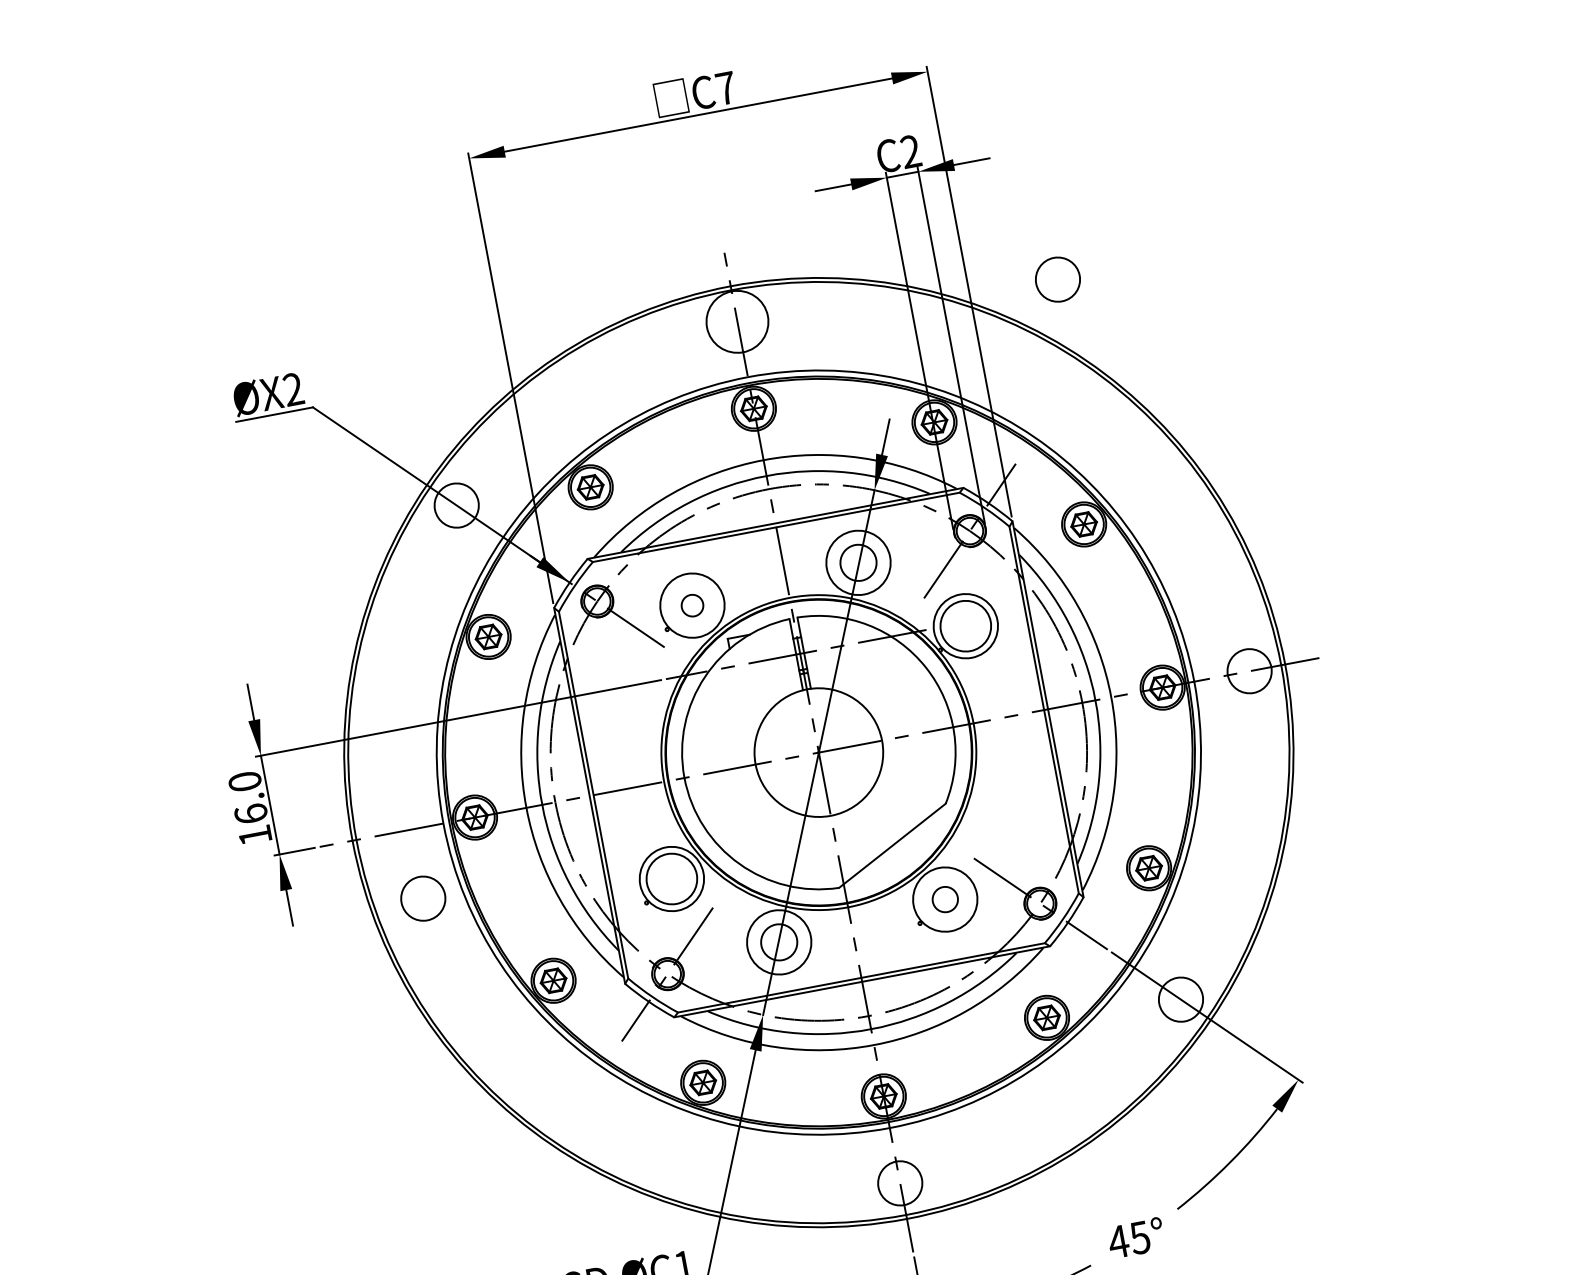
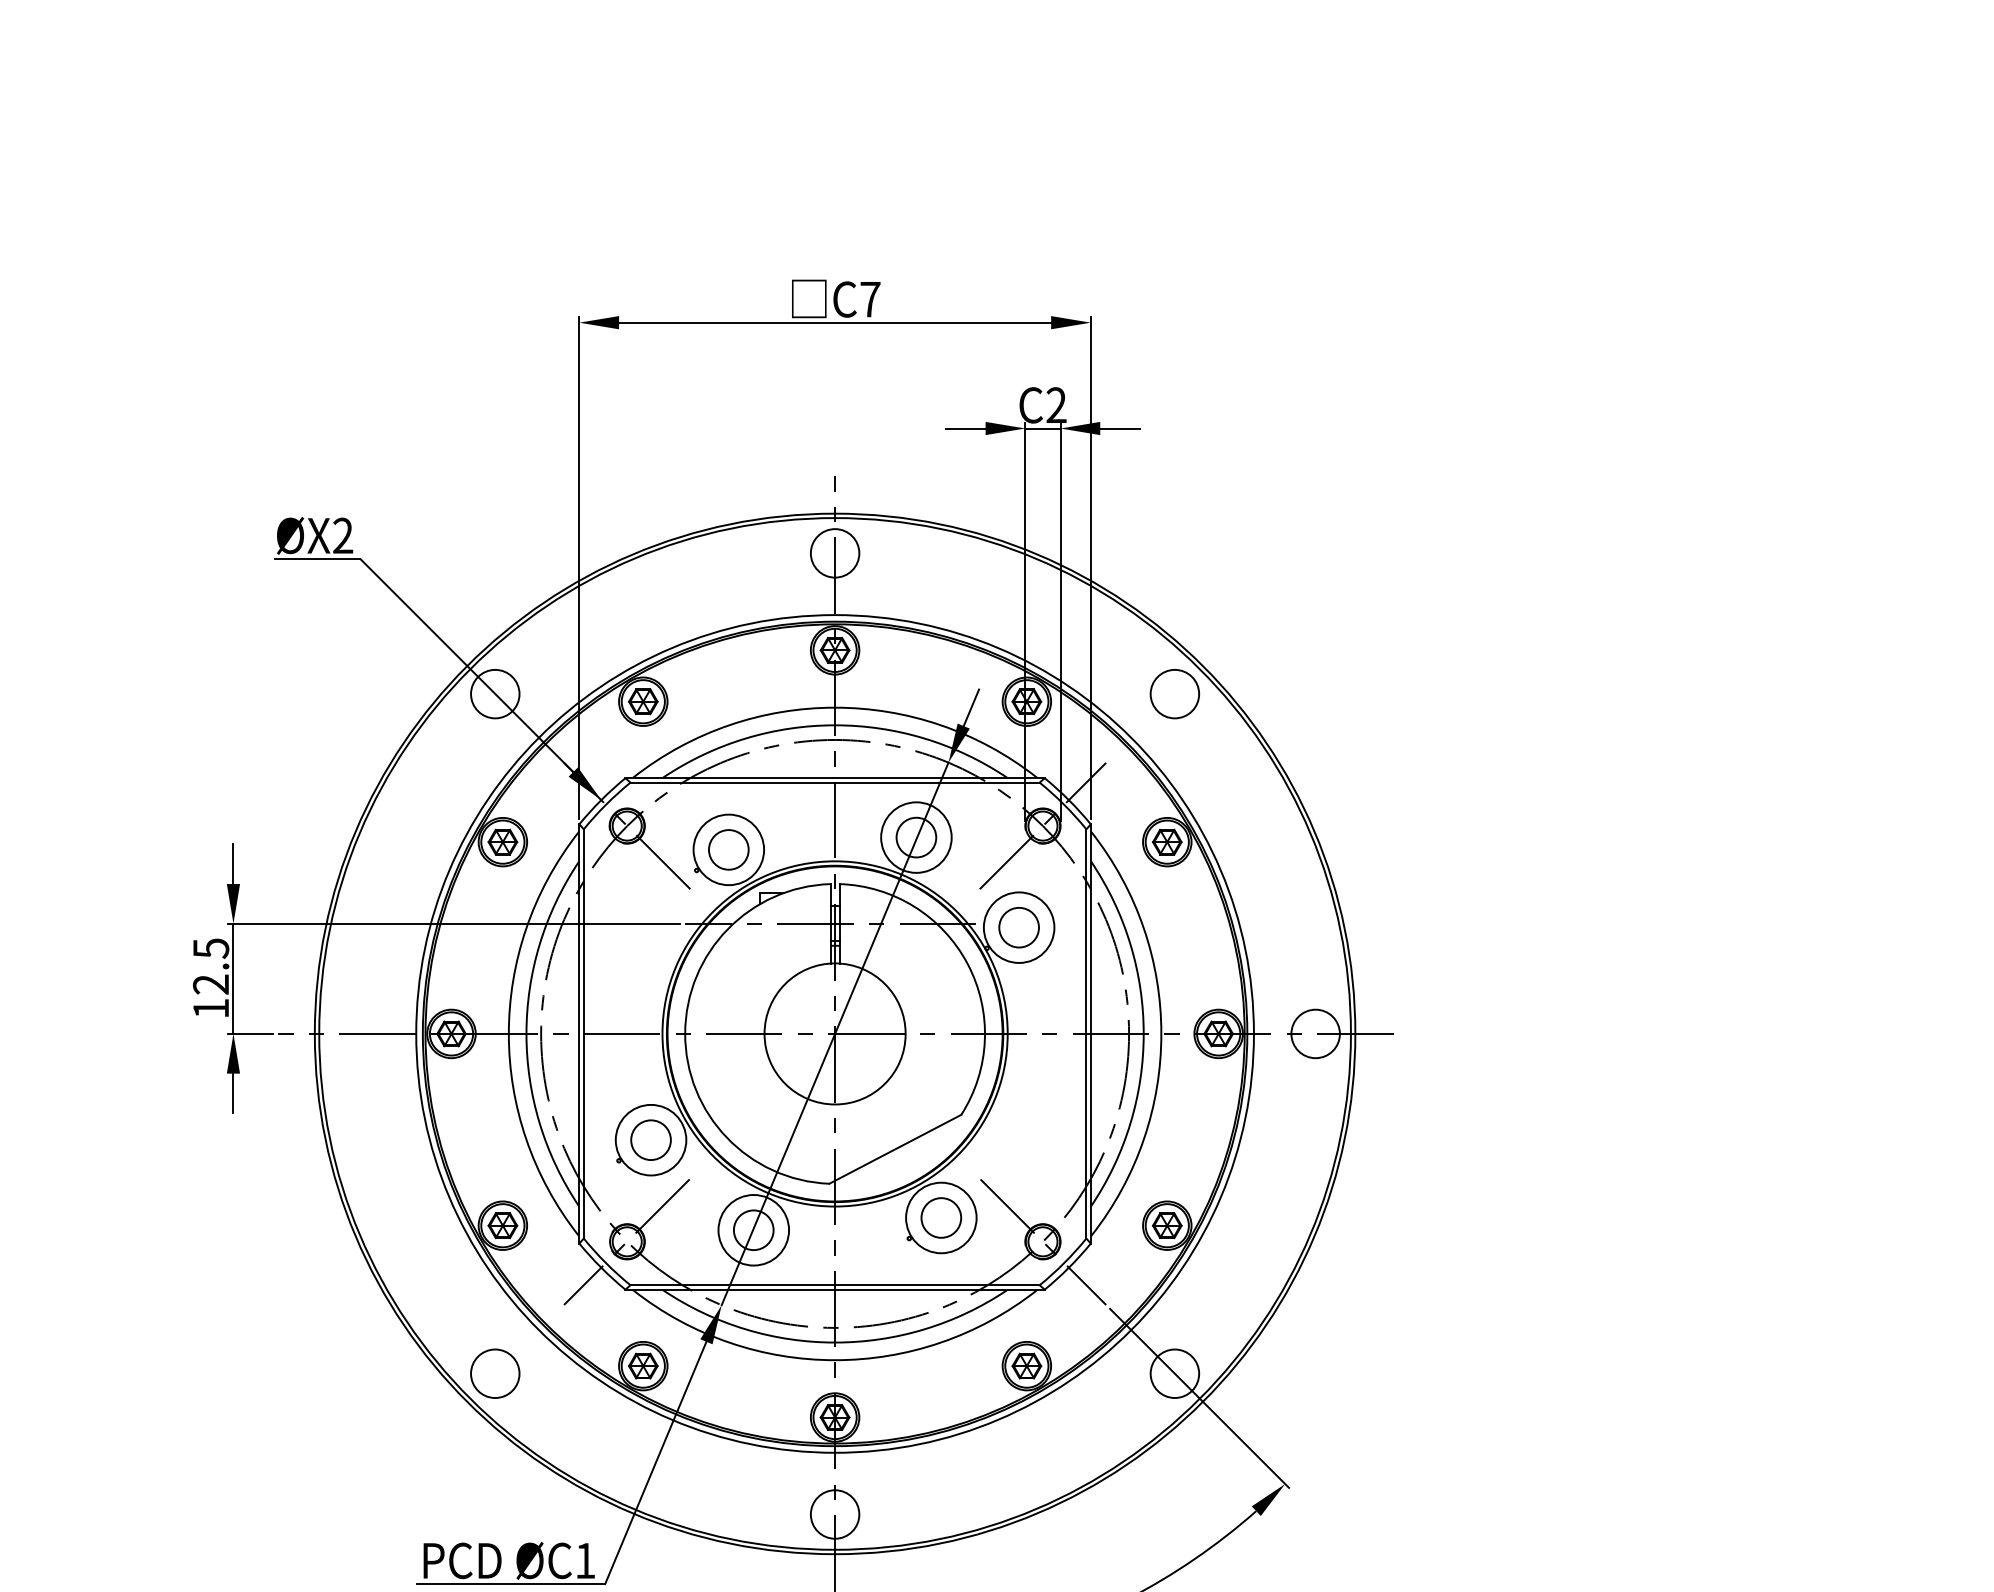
circle: (1057, 280) -> (1174, 694), moved
circle: (736, 322) -> (834, 553), size x0.71
circle: (692, 605) -> (728, 849), size x1.67
circle: (965, 626) -> (1018, 927), size x0.71
text: (247, 797) -> (210, 966), 16.0 -> 12.5
circle: (671, 879) -> (650, 1140), size x0.71
circle: (423, 898) -> (495, 1373), moved
circle: (945, 899) -> (941, 1217), size x1.43

